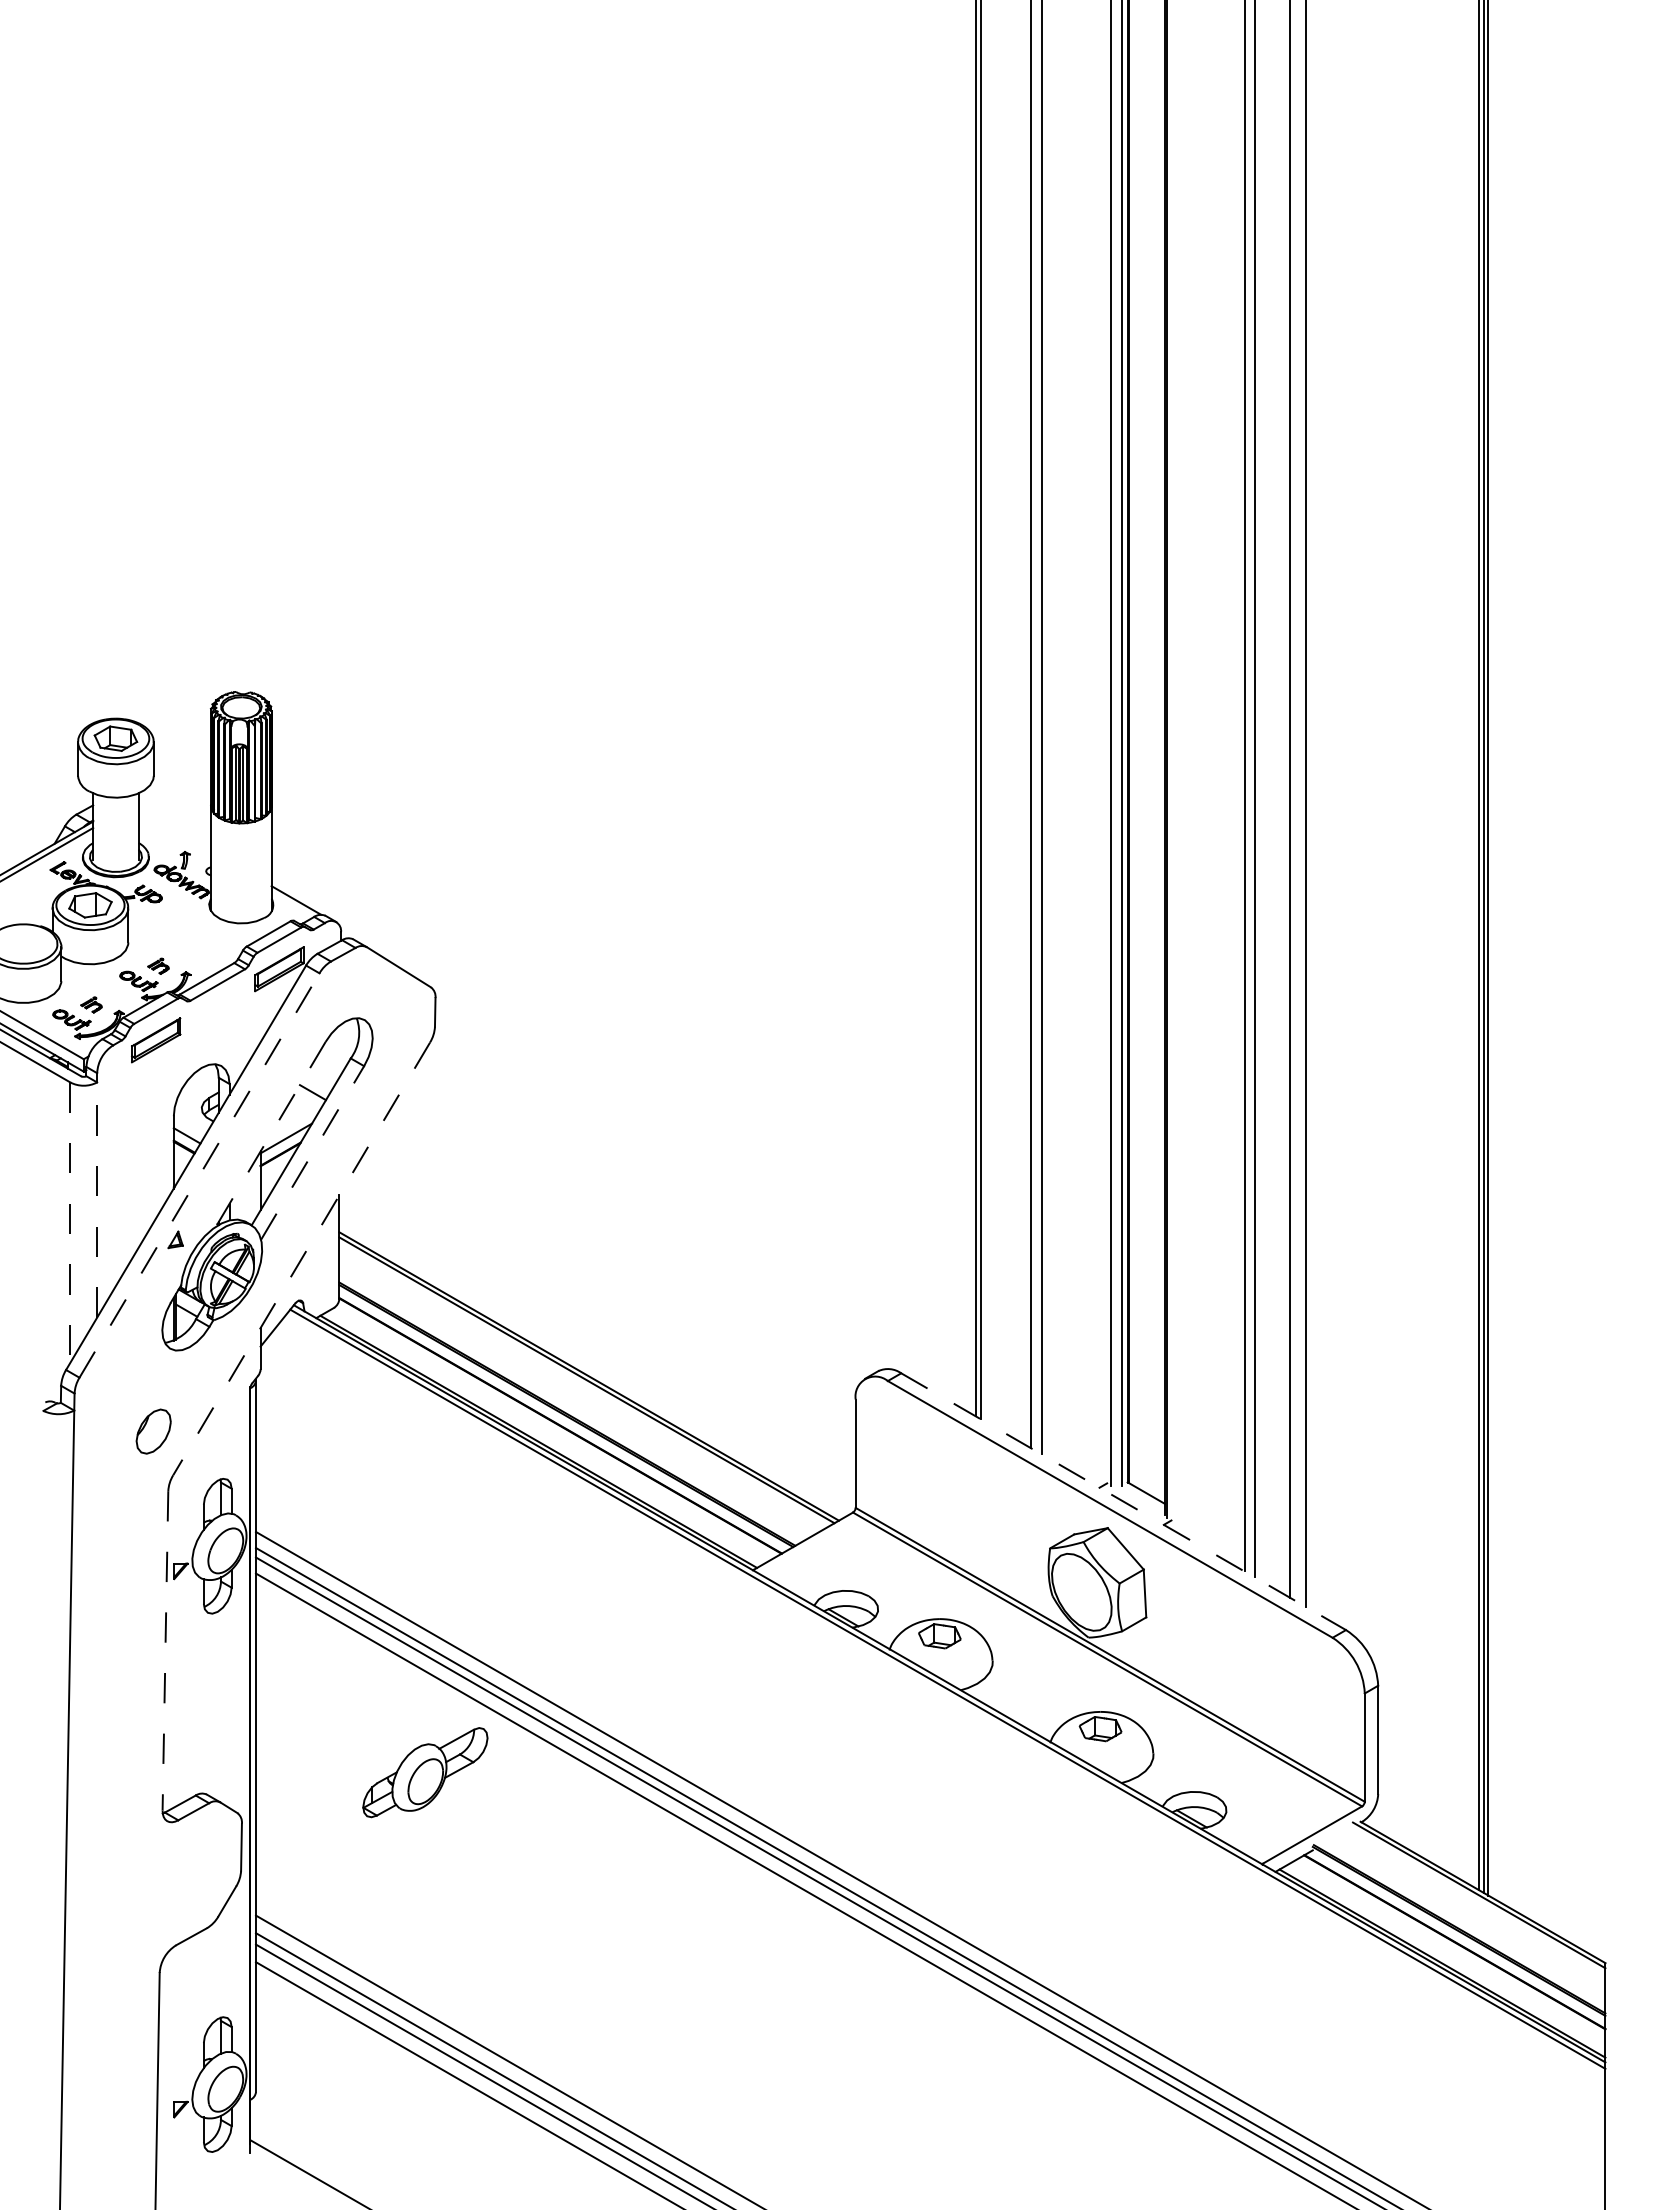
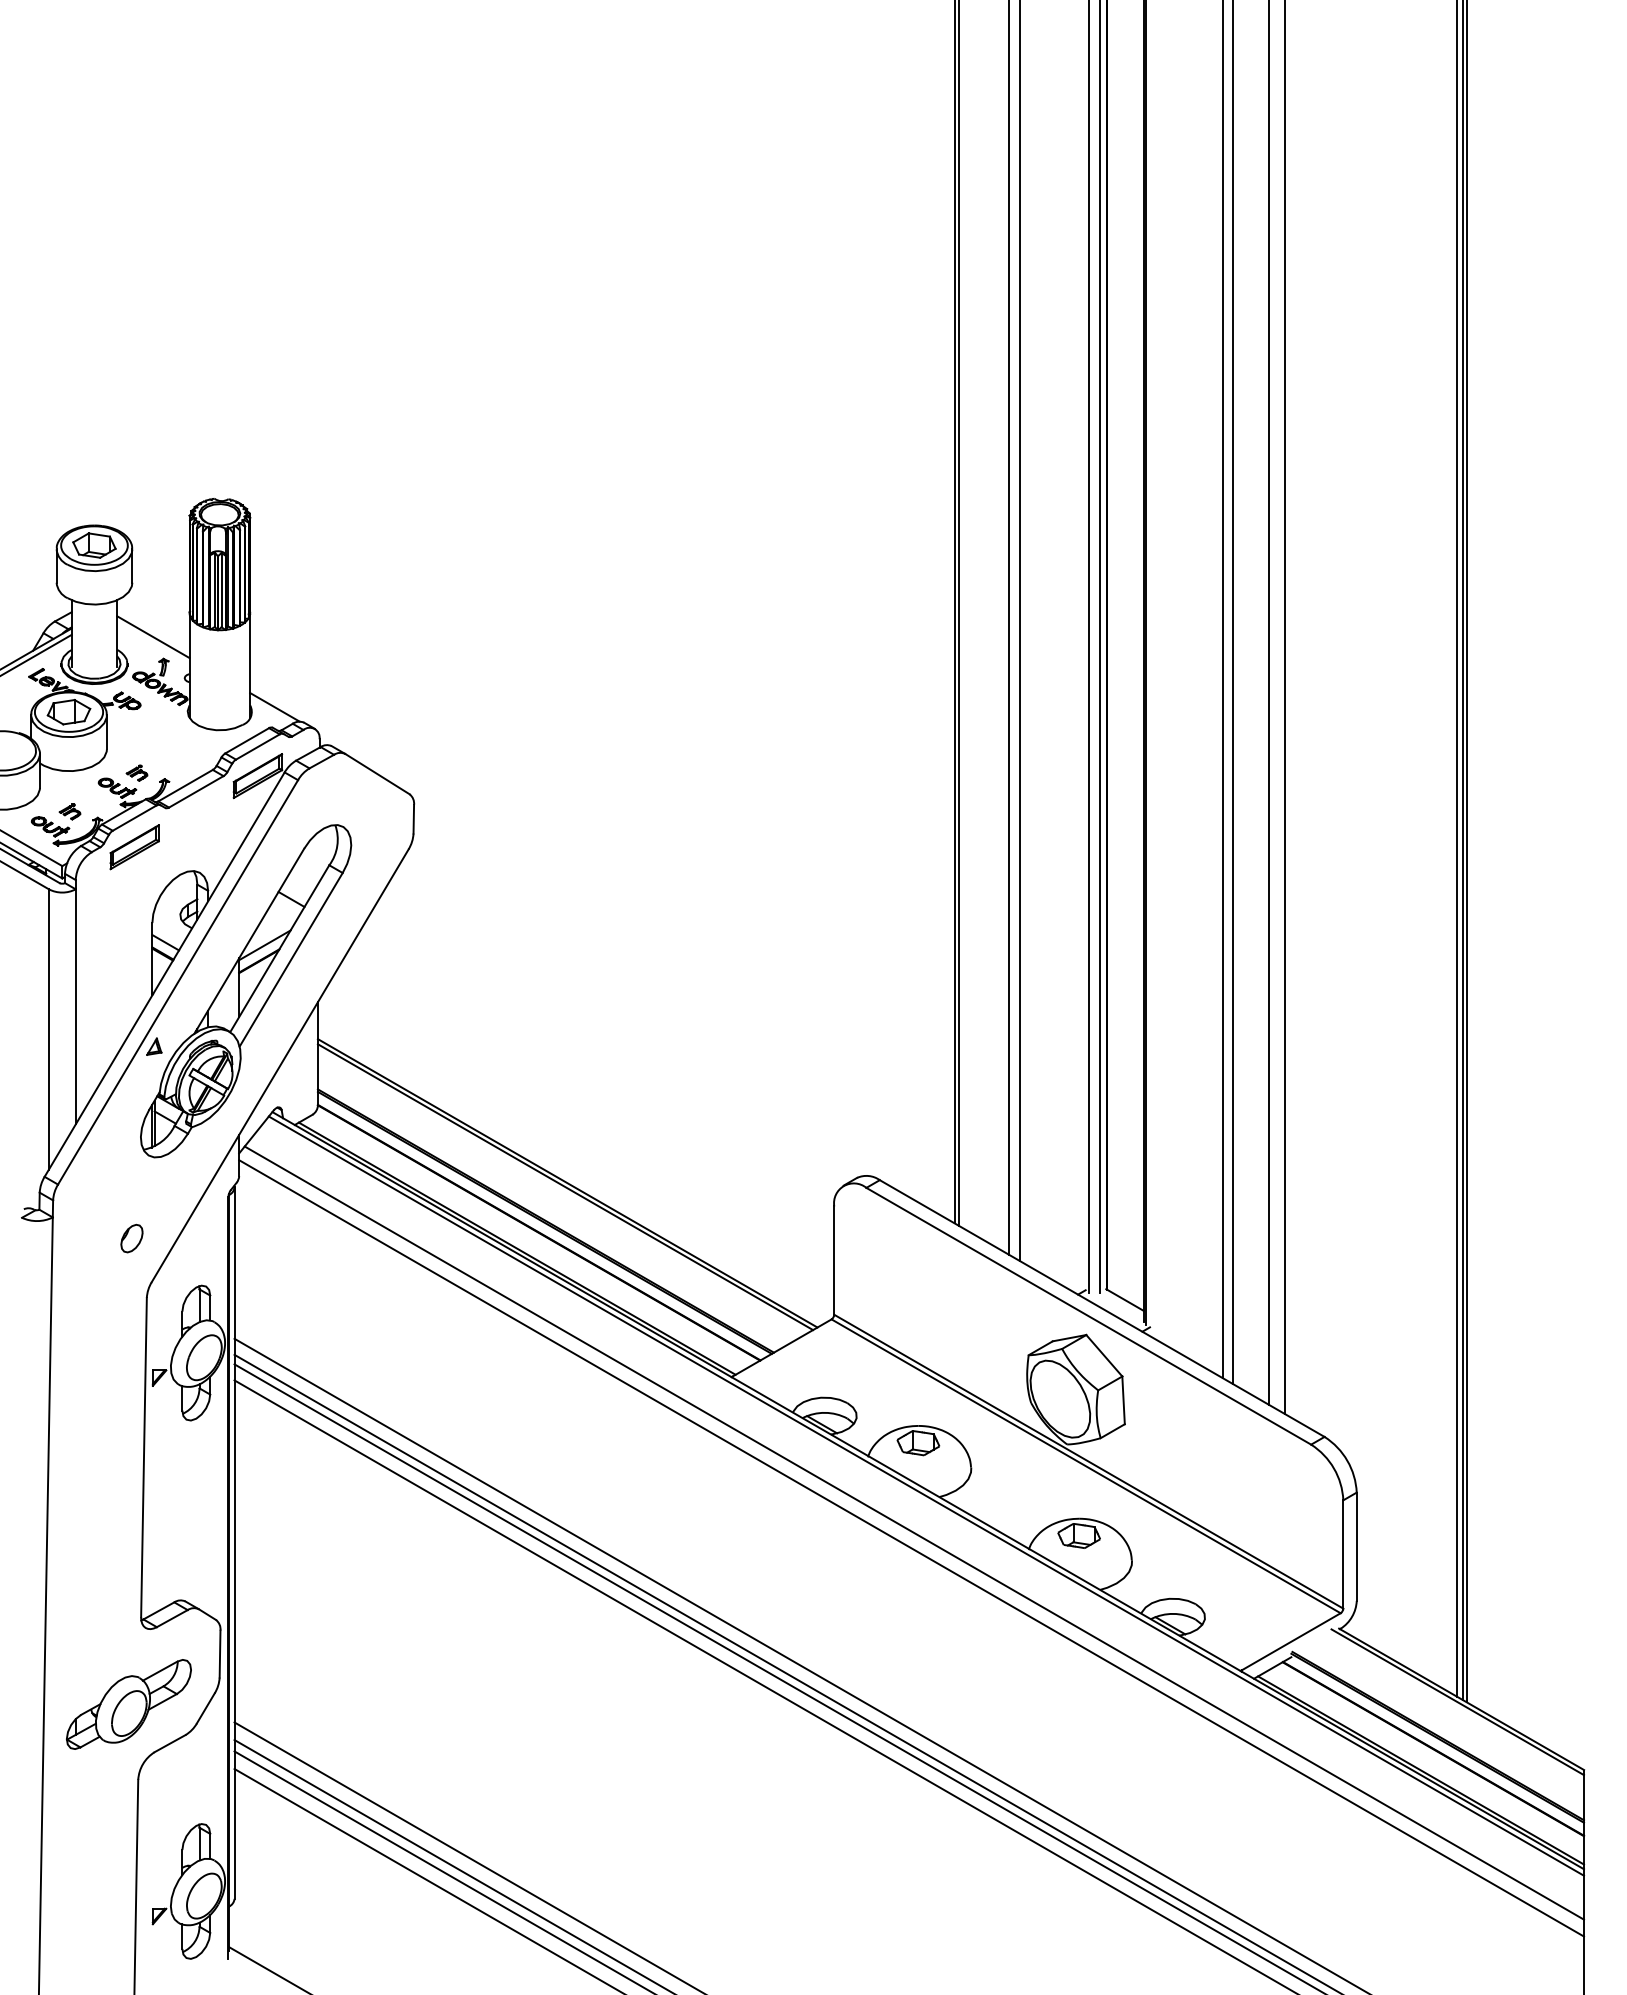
line: (174, 830) -> (153, 637), added
line: (270, 1134) -> (249, 941), dashed -> solid
line: (312, 1152) -> (291, 959), dashed -> solid
line: (199, 1175) -> (178, 982), dashed -> solid
line: (97, 1200) -> (76, 1007), dashed -> solid
line: (70, 1223) -> (49, 1030), dashed -> solid
line: (301, 1258) -> (280, 1065), dashed -> solid
part: (152, 1431) -> (131, 1238), size x0.62
line: (1123, 1501) -> (1102, 1308), dashed -> solid
line: (165, 1650) -> (144, 1457), dashed -> solid
line: (935, 1725) -> (914, 1532), added
line: (932, 1741) -> (911, 1548), added
part: (425, 1772) -> (129, 1704), moved

